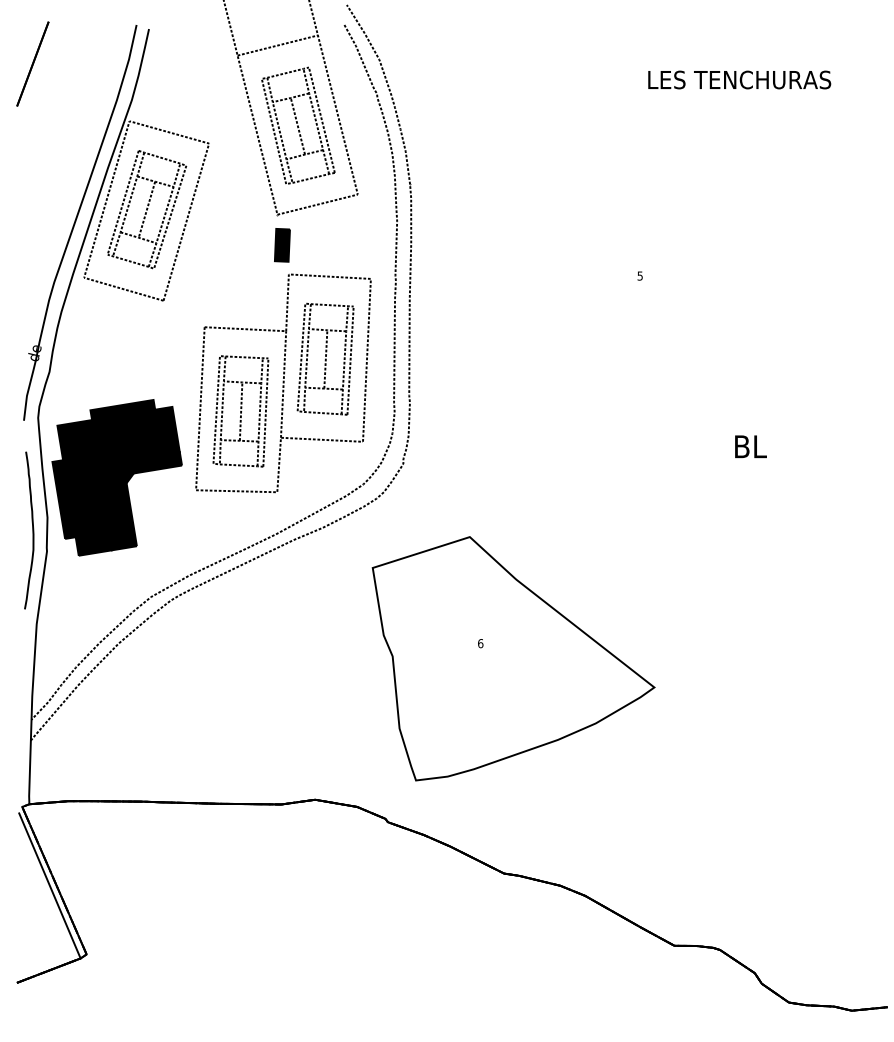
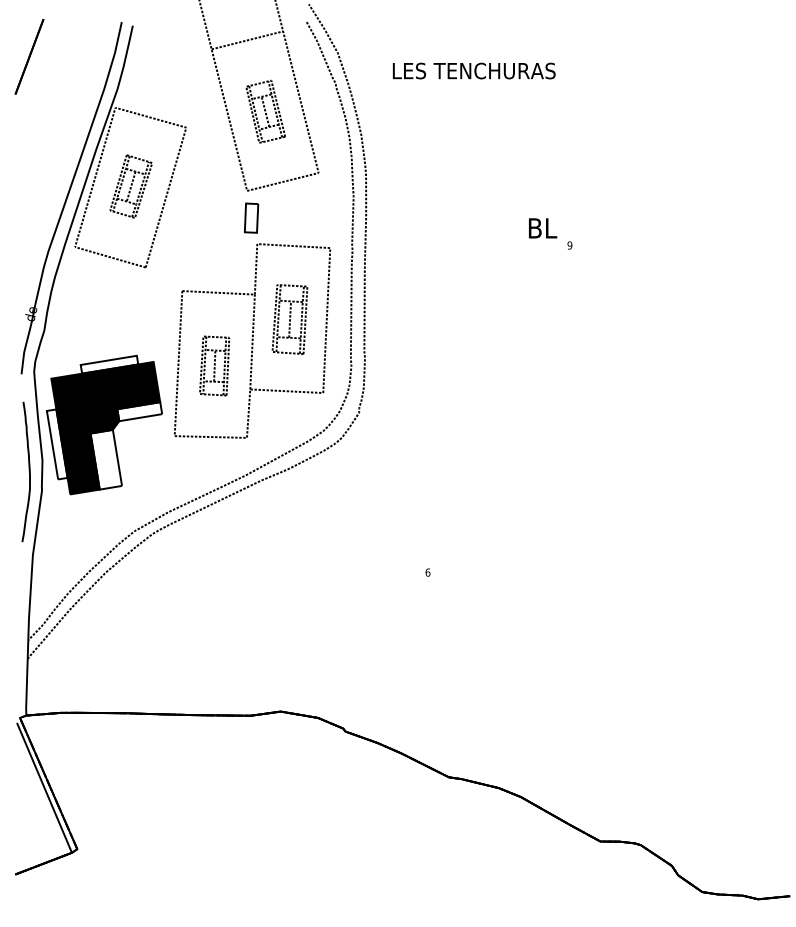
text: (739, 79) -> (474, 70), moved
part: (298, 125) -> (265, 111), size x0.6
part: (147, 209) -> (131, 186), size x0.6
fill: (282, 244) -> (251, 217), removed
text: (639, 275) -> (569, 245), 5 -> 9
part: (325, 358) -> (289, 318), size x0.7
fill: (122, 409) -> (109, 364), removed
part: (240, 411) -> (214, 366), size x0.6
text: (750, 446) -> (542, 228), moved
fill: (156, 462) -> (139, 411), removed
fill: (63, 499) -> (56, 444), removed
fill: (118, 516) -> (105, 459), removed
part: (513, 658) -> (457, 585), removed

